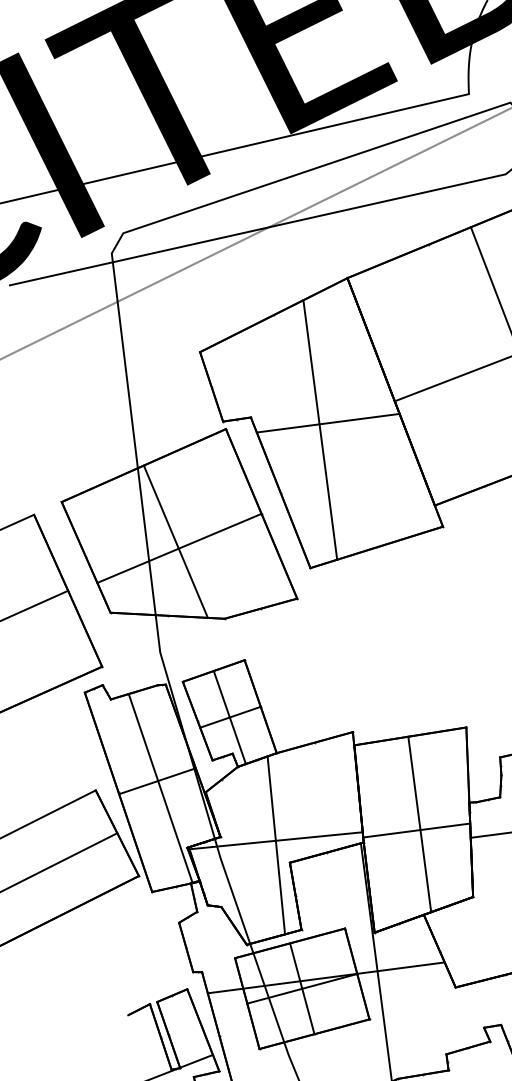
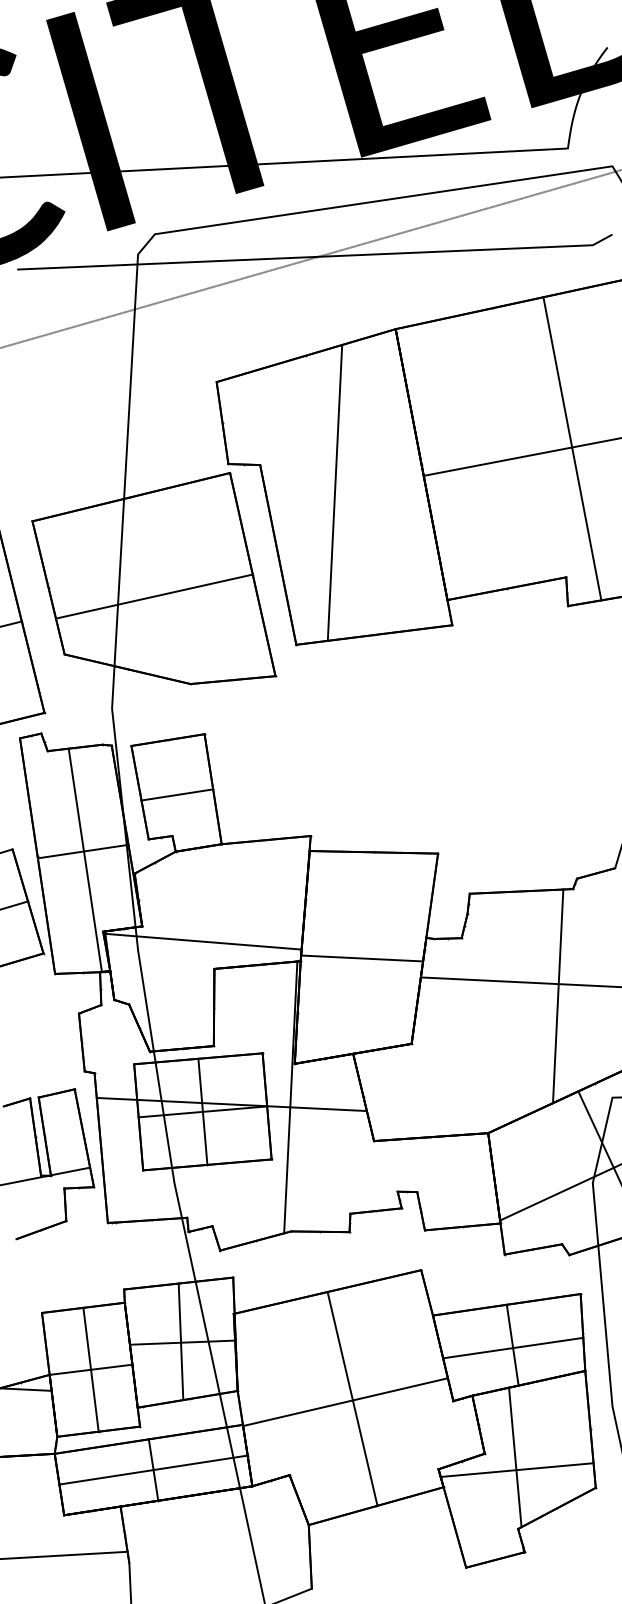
line: (327, 422) -> (344, 486), removed
line: (175, 541) -> (151, 588), removed
line: (229, 717) -> (176, 795), removed
line: (419, 824) -> (366, 952), removed
line: (276, 845) -> (202, 946), removed

